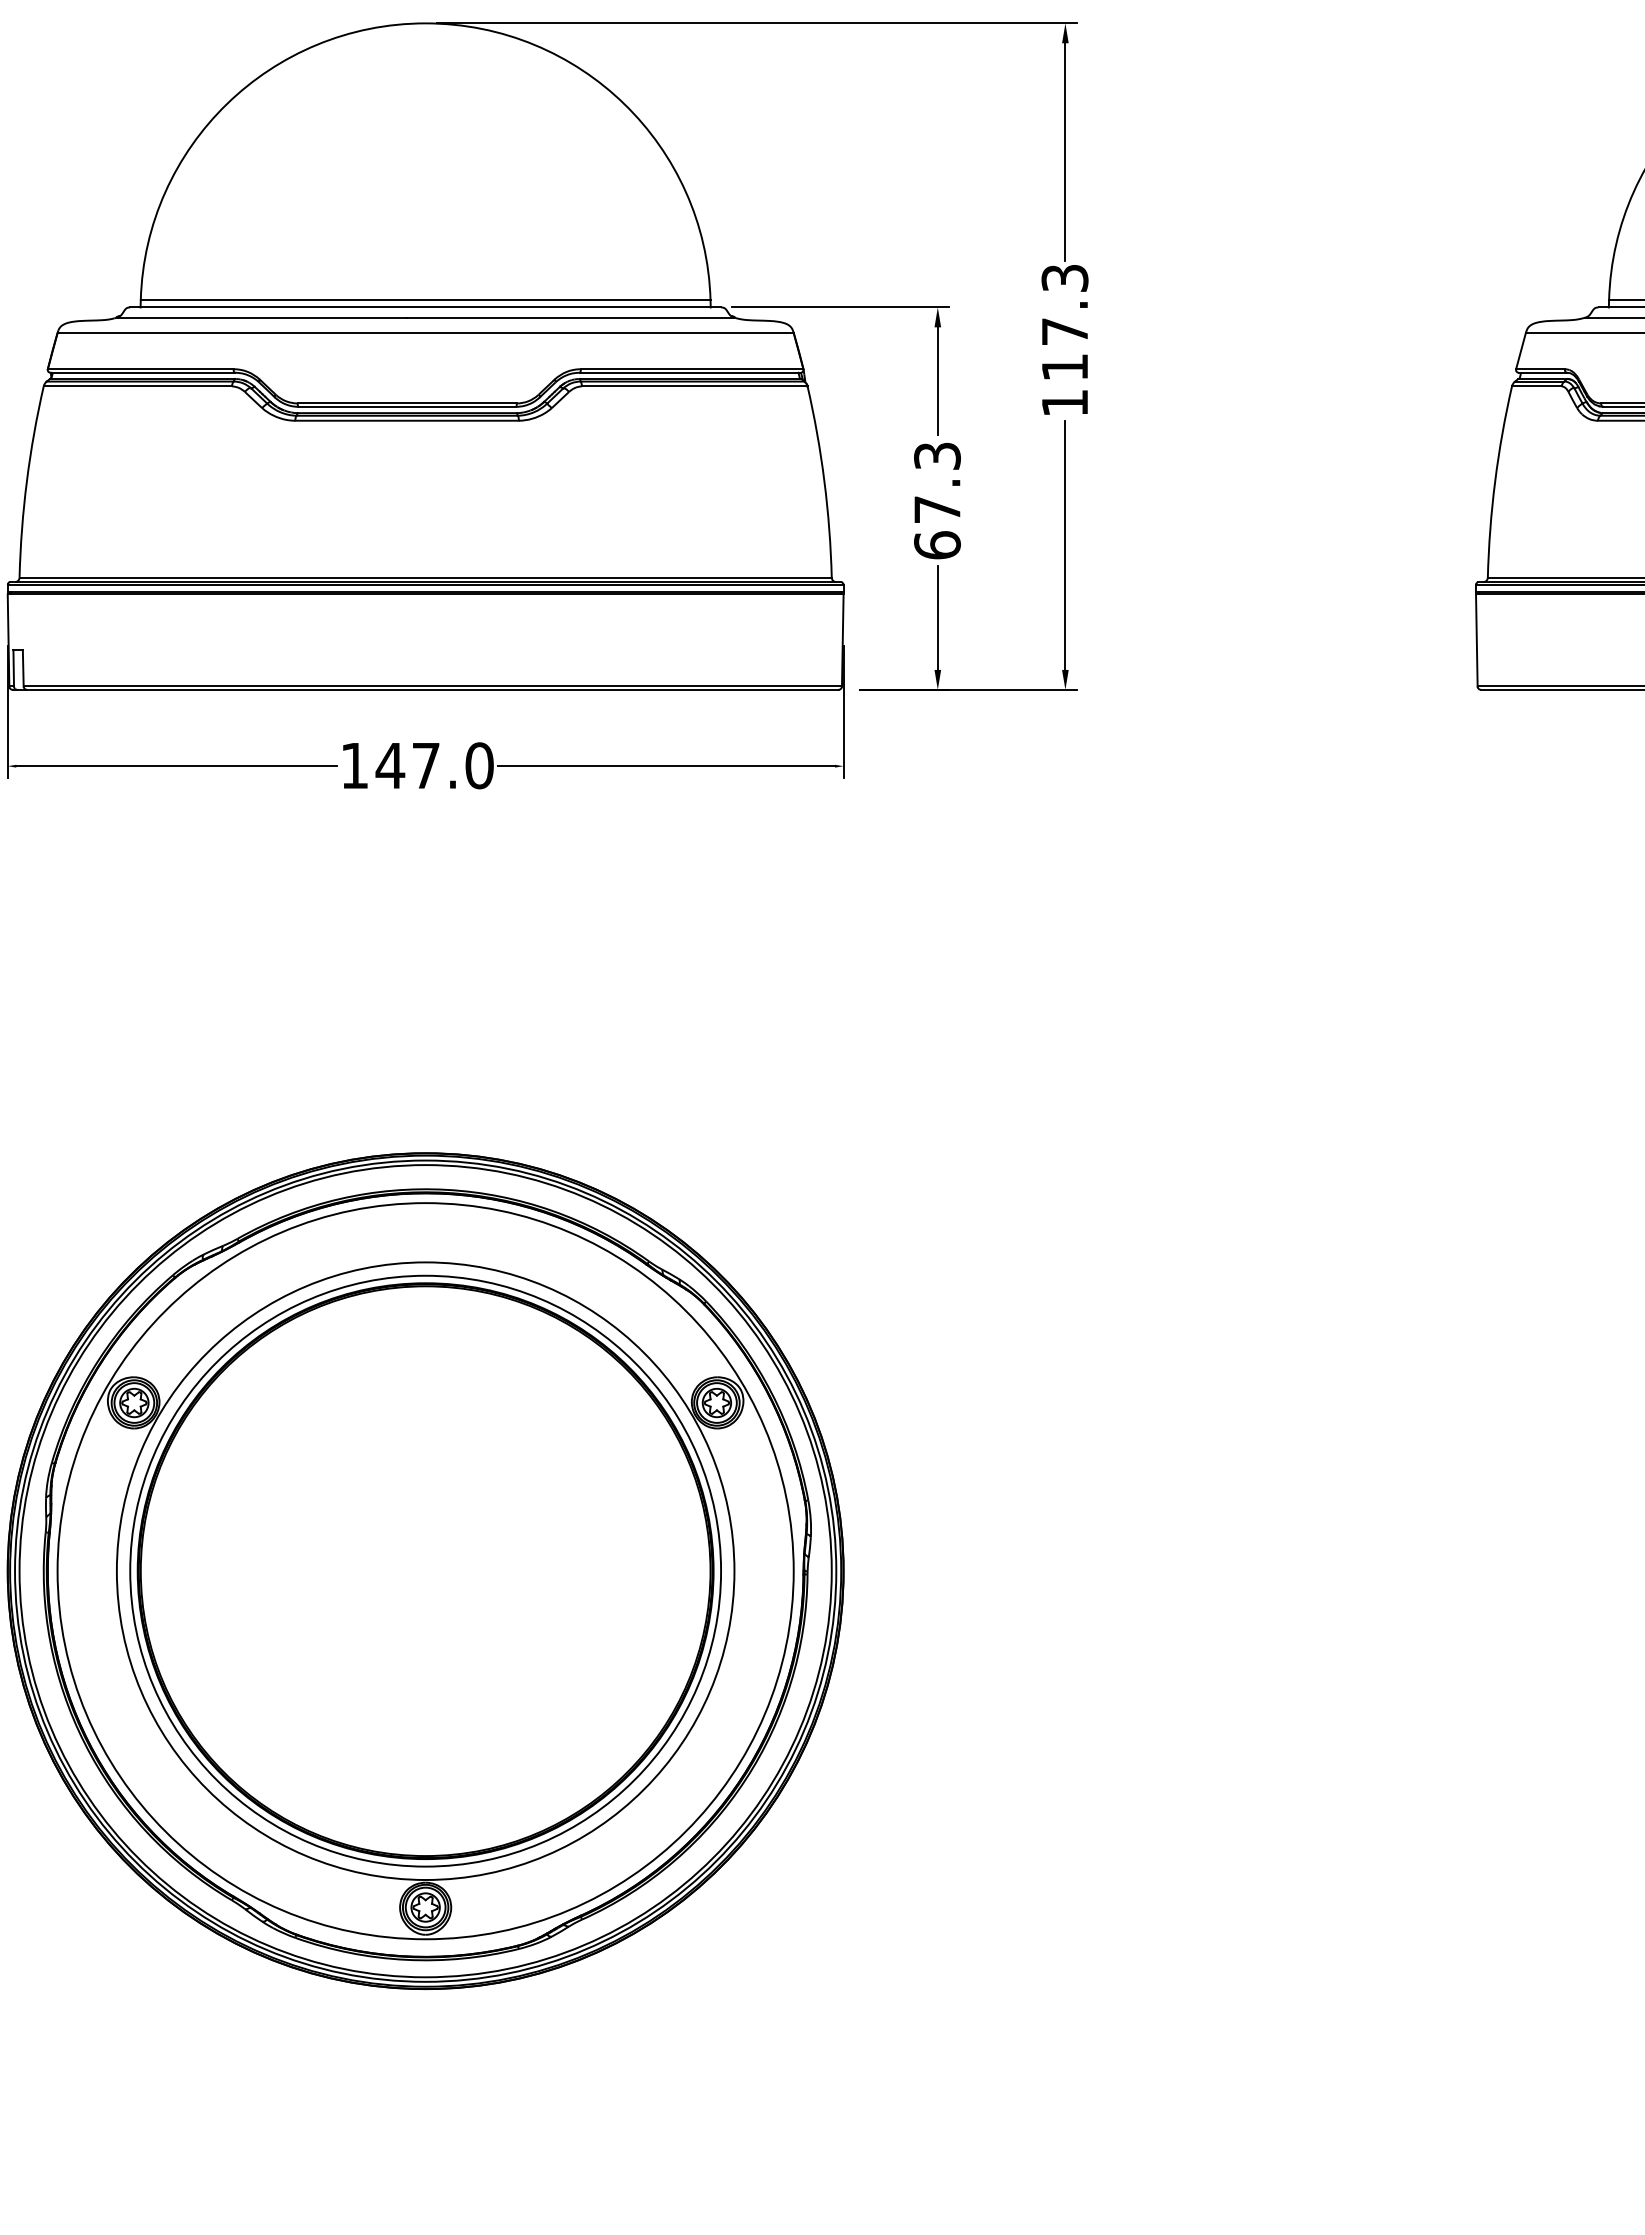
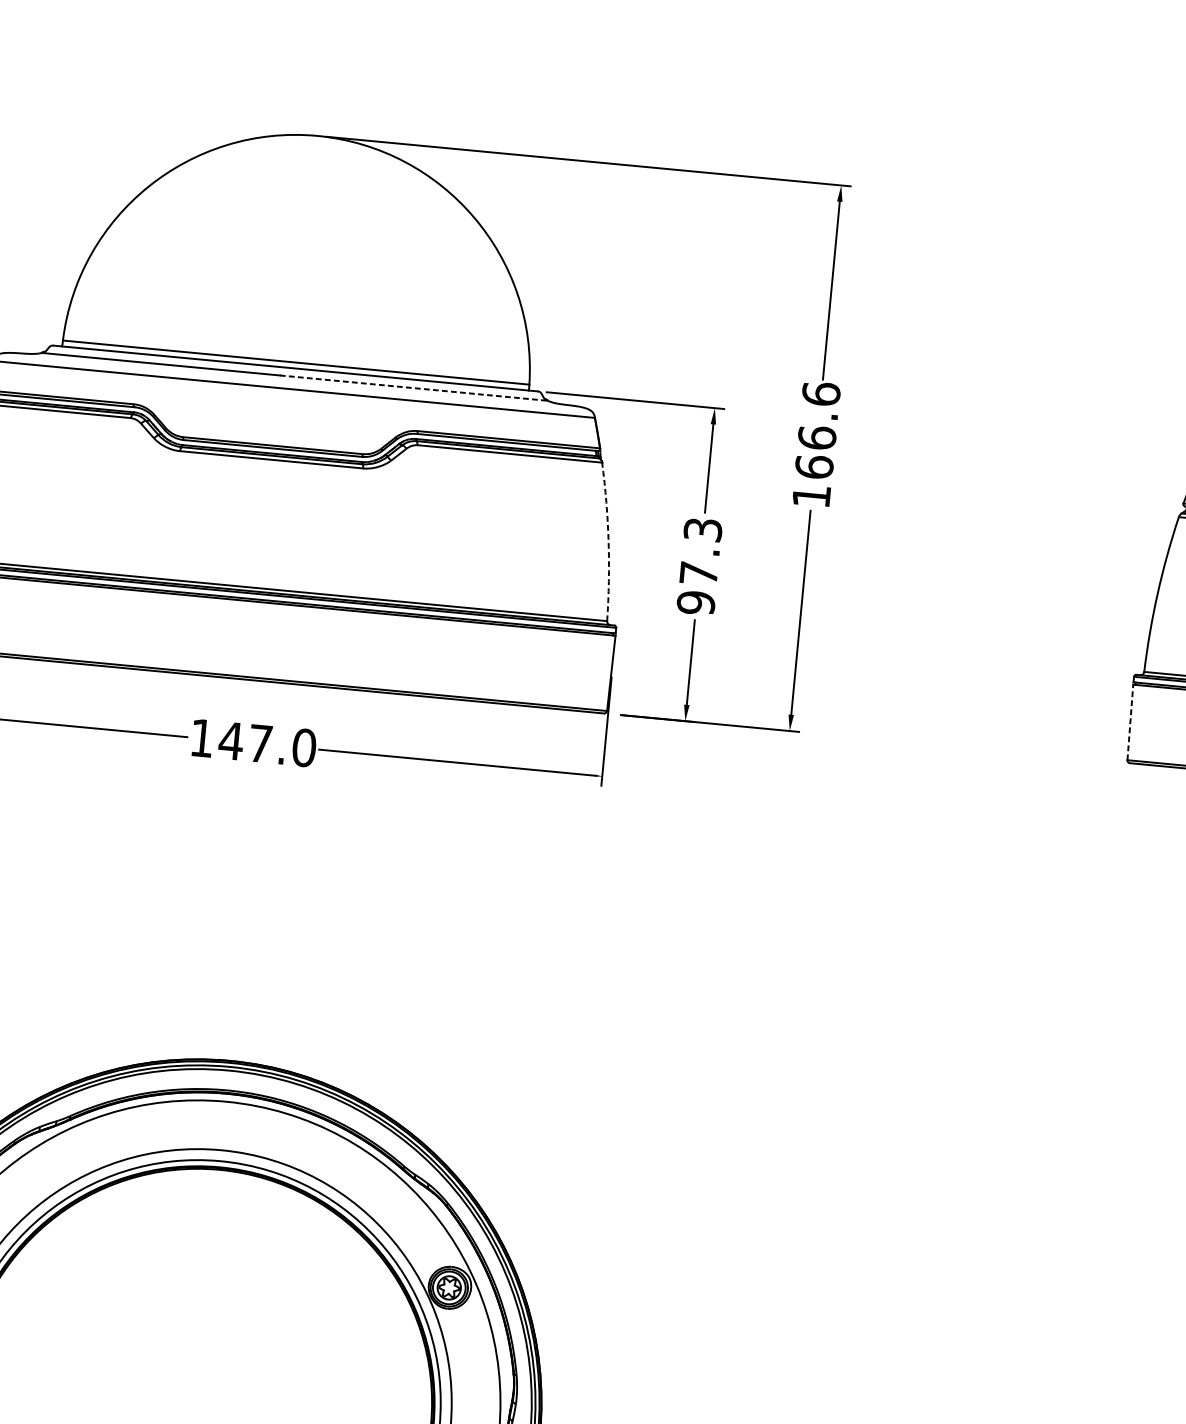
line: (570, 317) -> (413, 387), solid -> dashed
text: (1064, 322) -> (817, 430), 117.3 -> 166.6
arc: (824, 481) -> (608, 541), solid -> dashed
text: (937, 545) -> (696, 602), 67.3 -> 97.3
line: (1476, 639) -> (1130, 721), solid -> dashed

